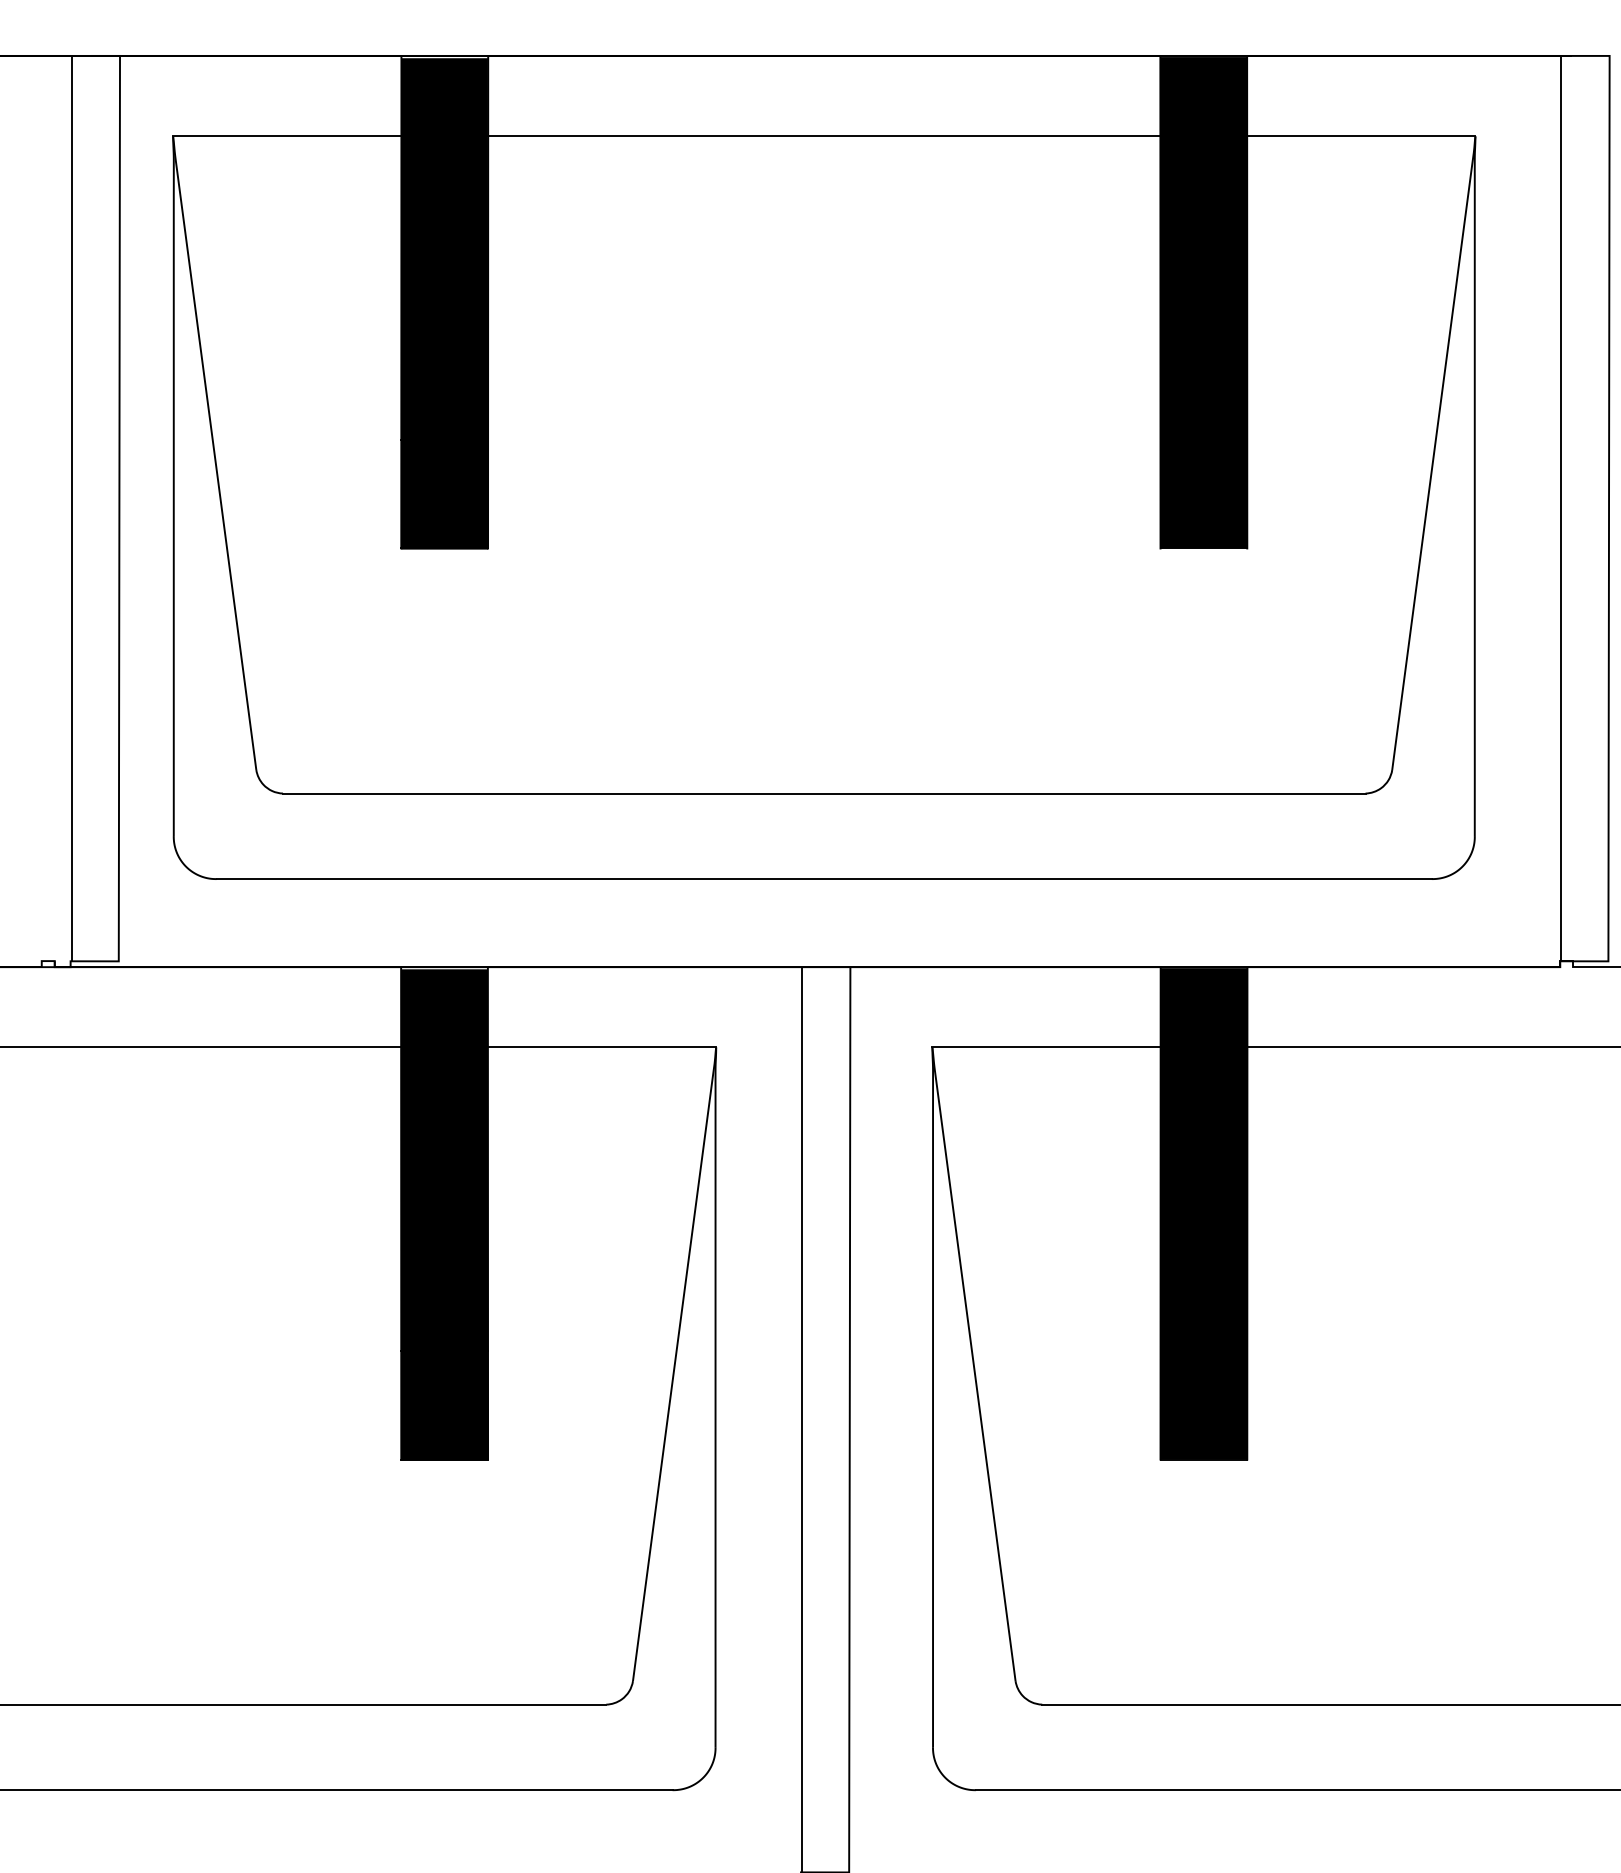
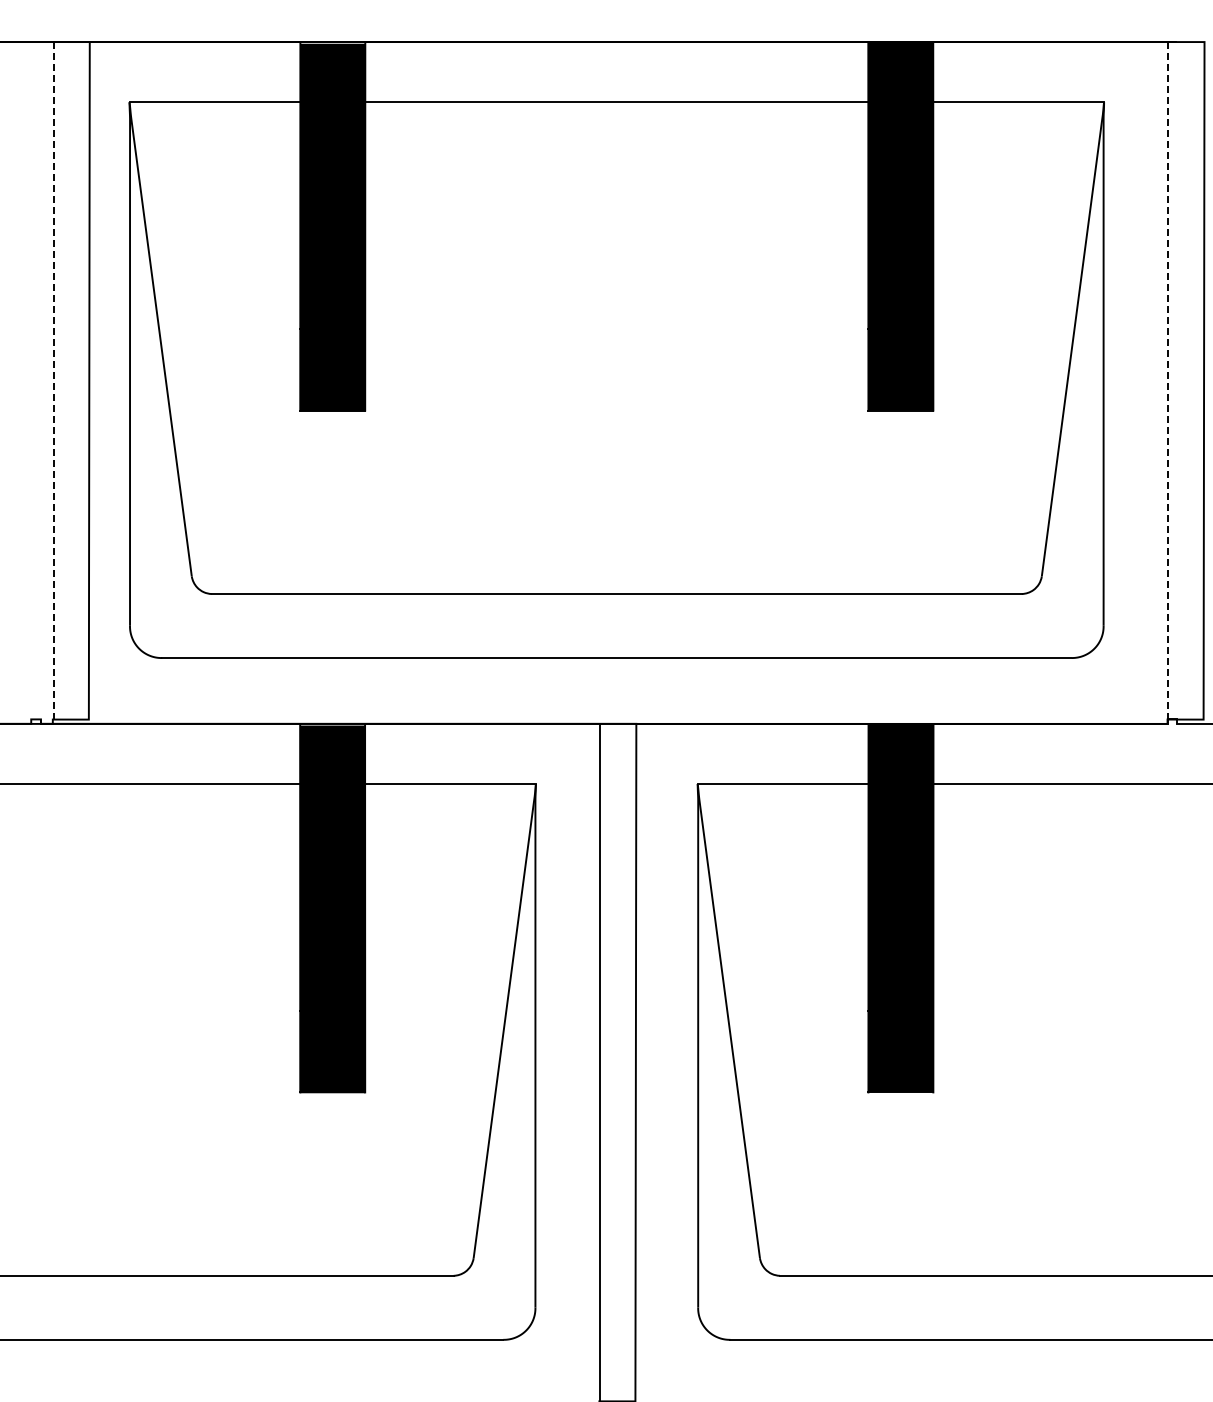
line: (71, 508) -> (53, 380), solid -> dashed
line: (1561, 508) -> (1168, 380), solid -> dashed

